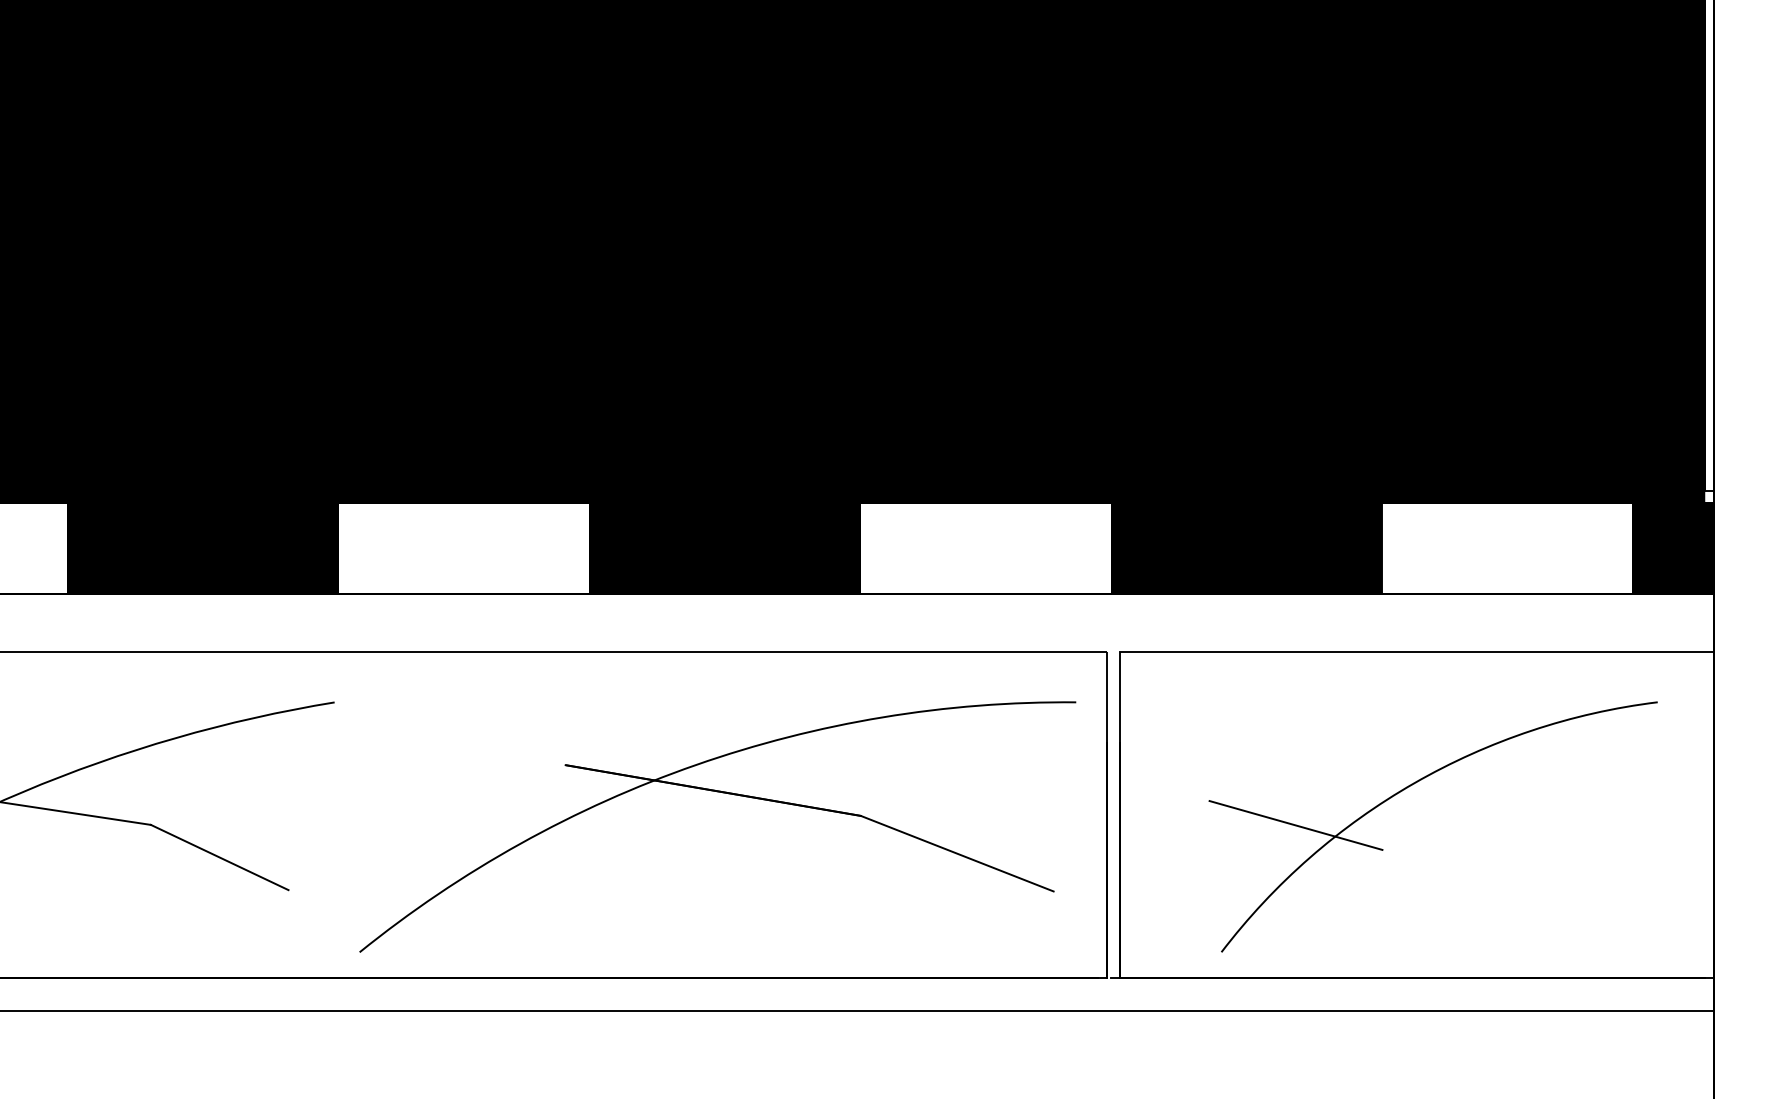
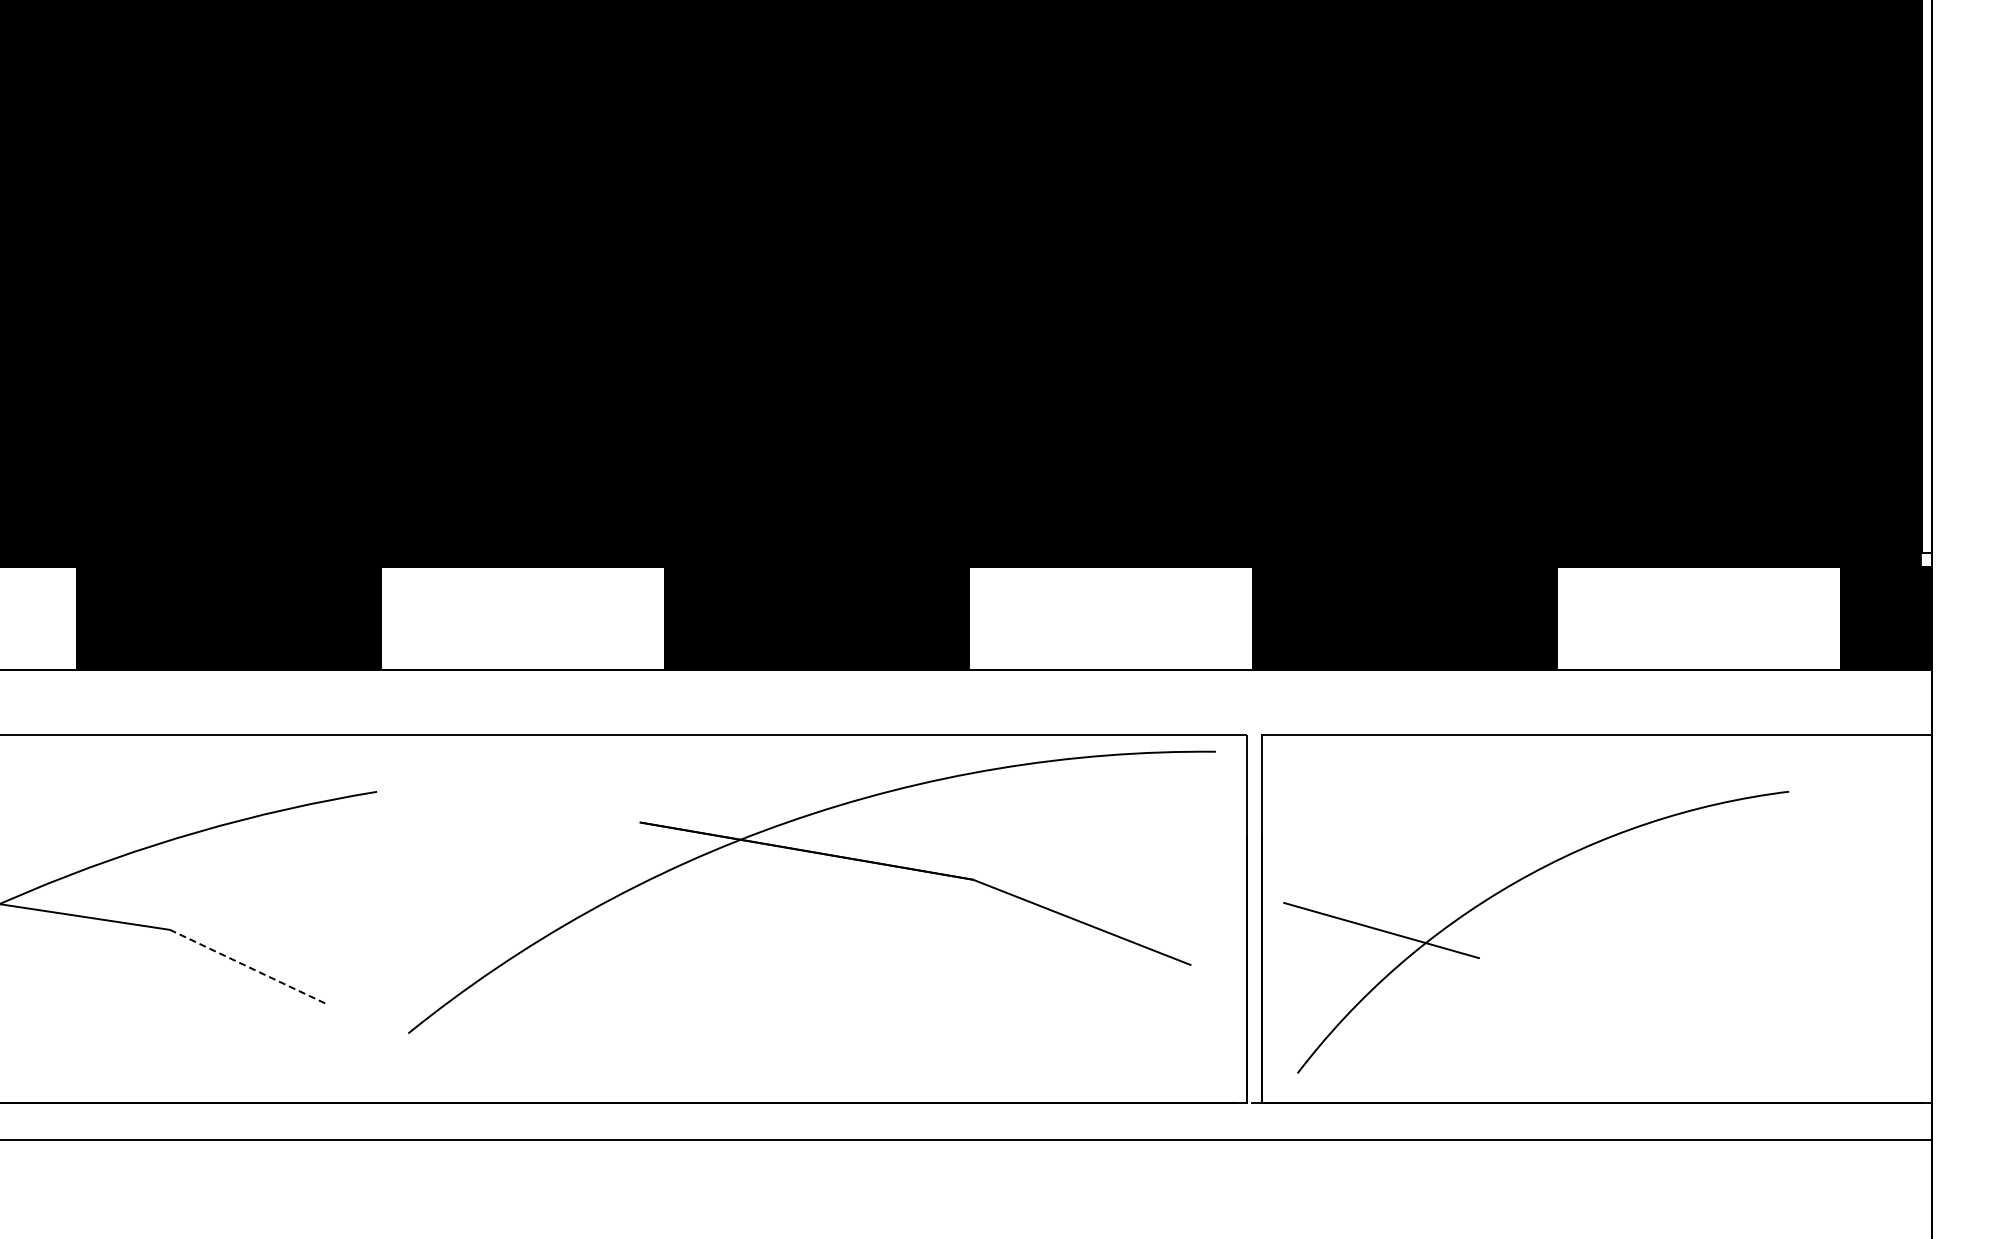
part: (1409, 787) -> (1509, 887), moved
part: (723, 793) -> (818, 854), moved
line: (219, 857) -> (247, 966), solid -> dashed

